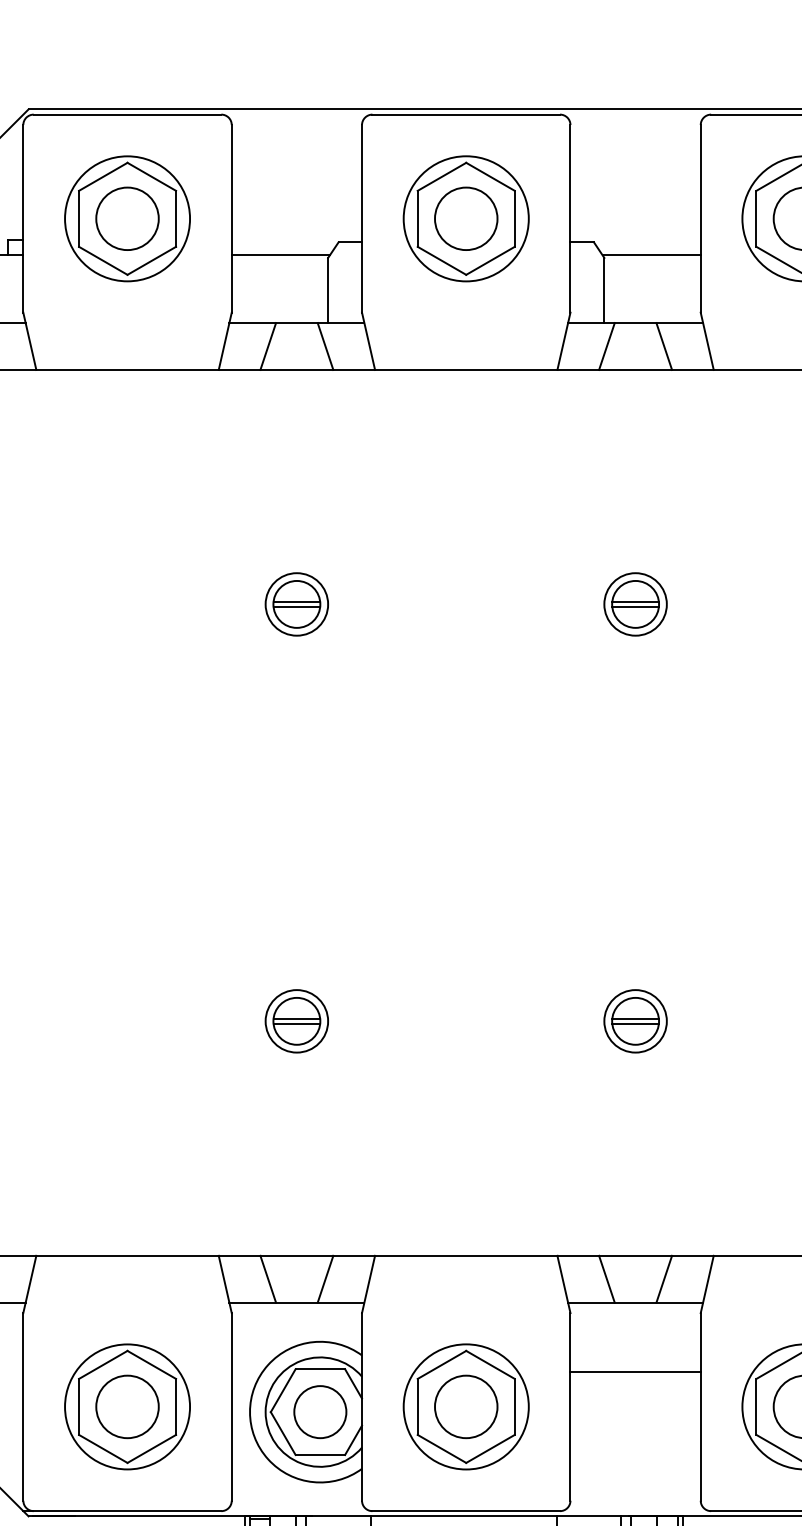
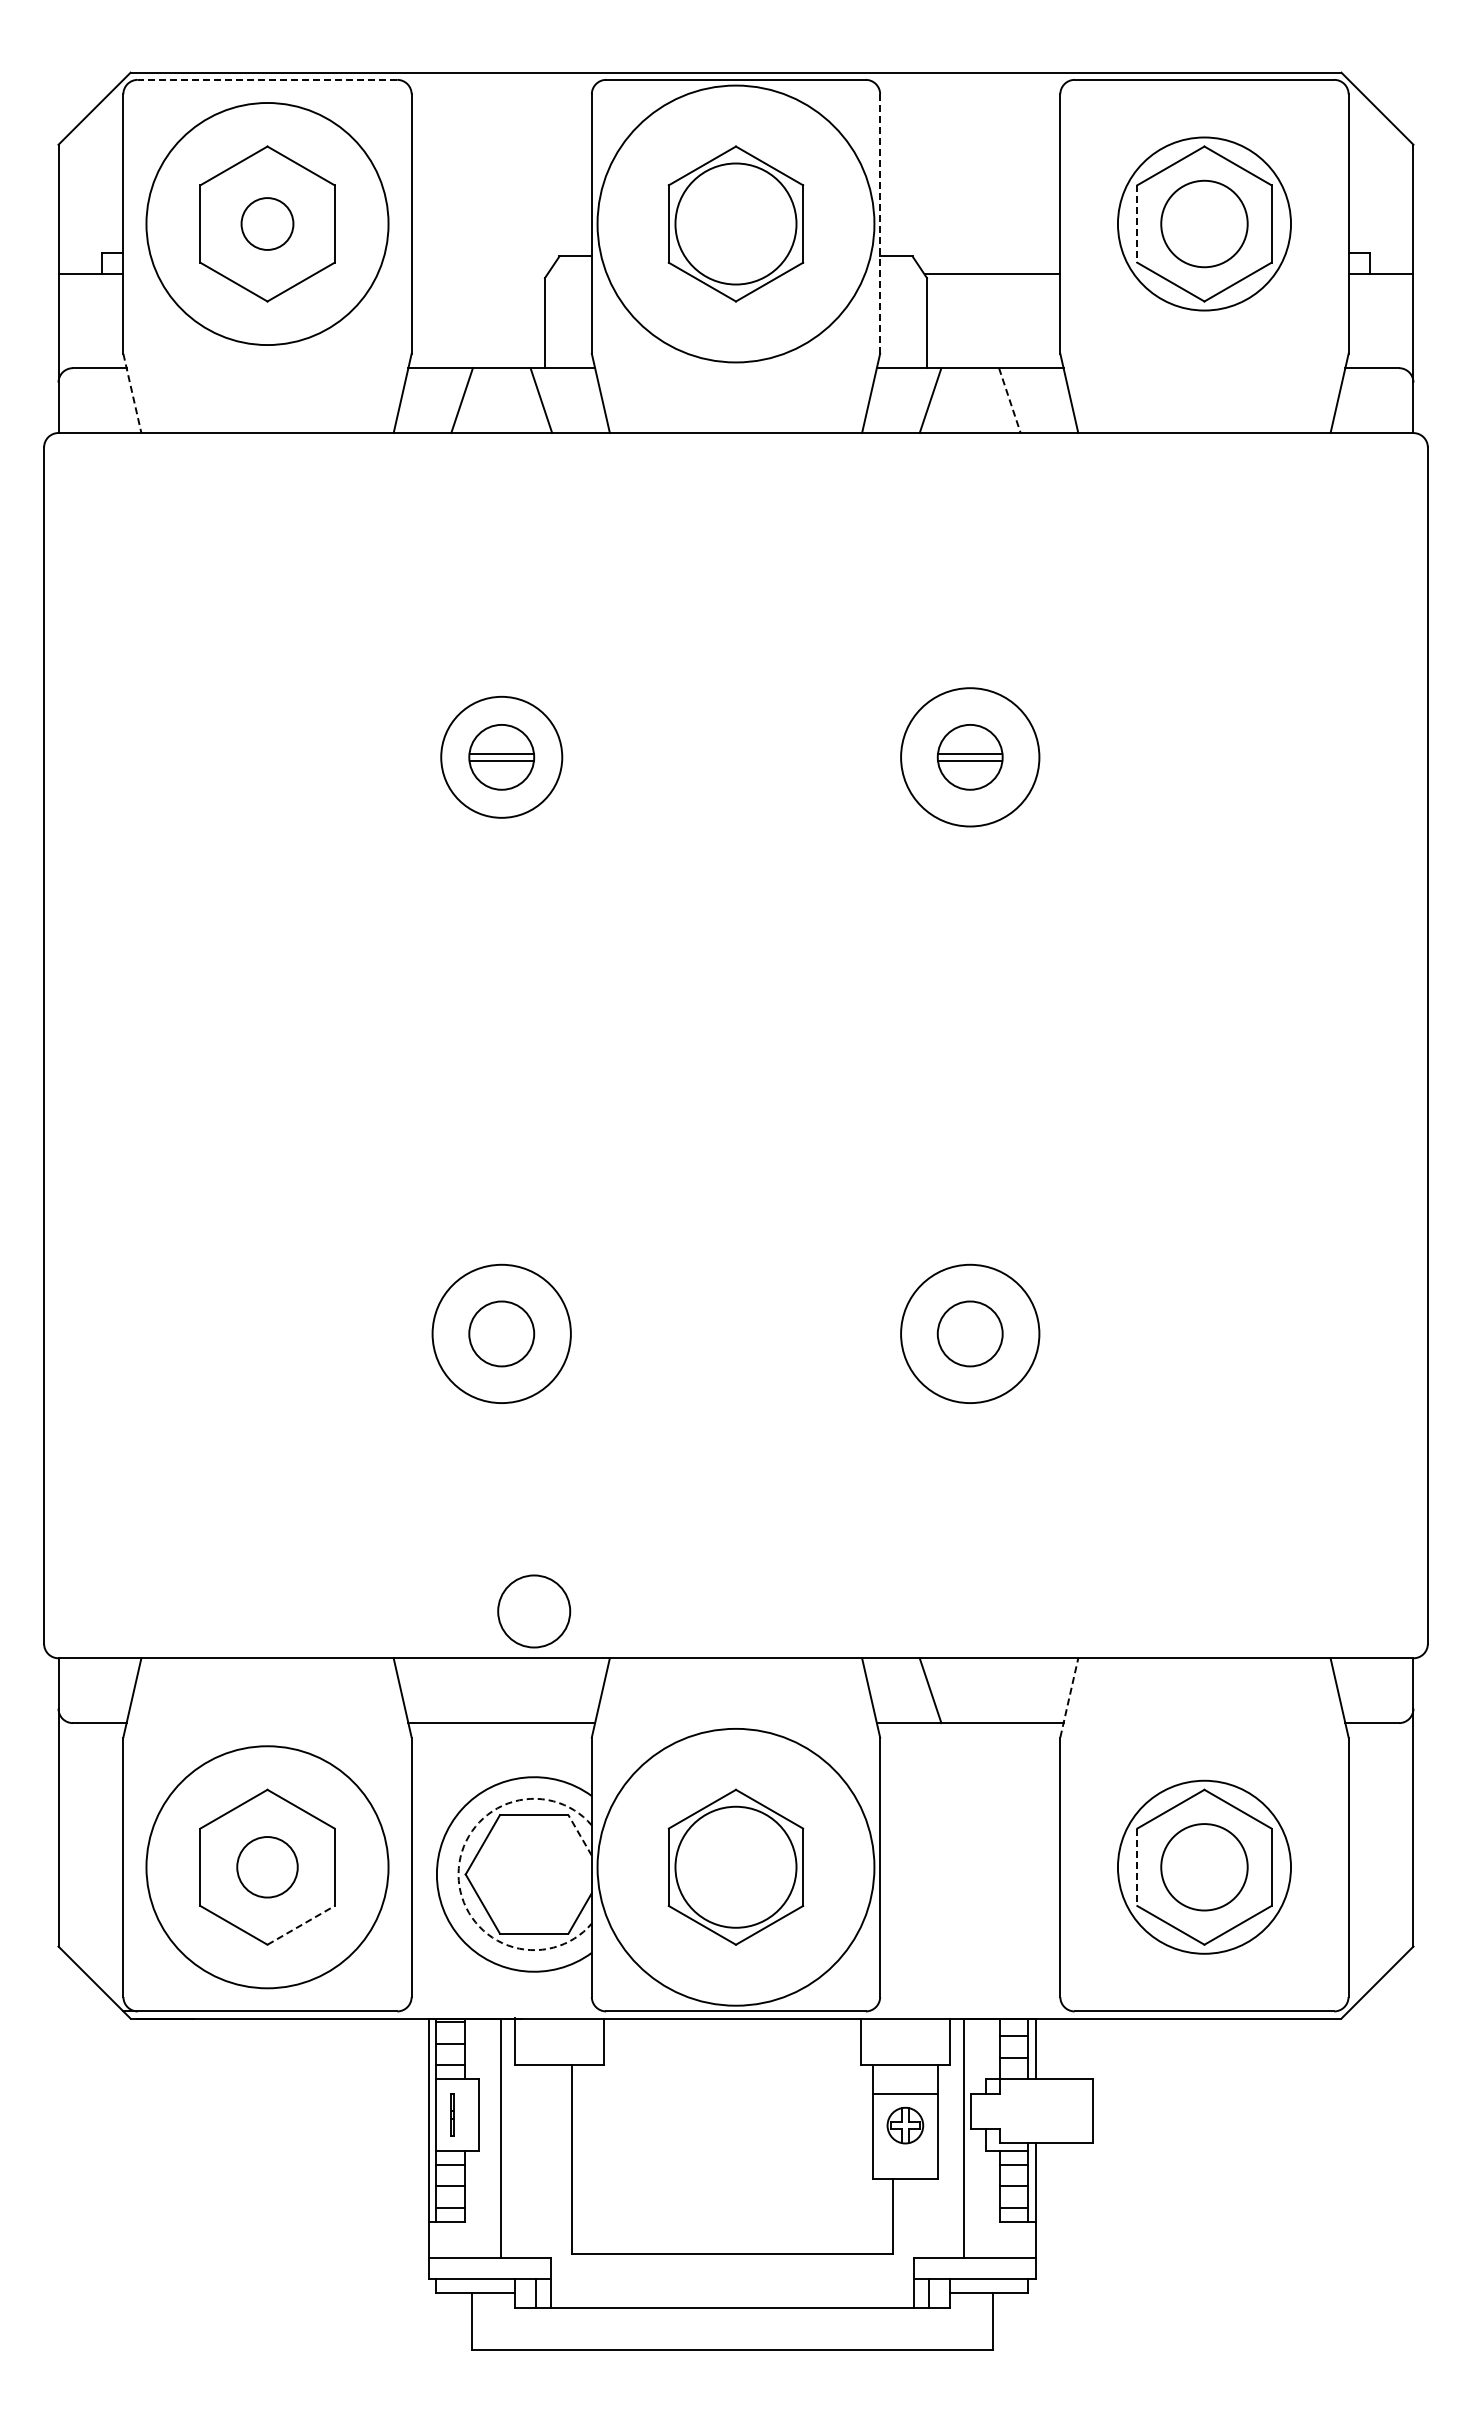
line: (127, 114) -> (267, 79), solid -> dashed
circle: (127, 218) -> (267, 223), size x0.6
circle: (127, 218) -> (267, 223), size x1.4
circle: (465, 218) -> (735, 223), size x1.4
circle: (465, 218) -> (735, 223), size x1.6
line: (570, 219) -> (880, 224), solid -> dashed
line: (756, 219) -> (1137, 224), solid -> dashed
line: (280, 255) -> (479, 274), removed
line: (29, 341) -> (132, 393), solid -> dashed
line: (664, 347) -> (1010, 401), solid -> dashed
circle: (296, 604) -> (501, 757), size x1.4
circle: (635, 604) -> (970, 757), size x1.6
line: (296, 1018) -> (501, 1330), removed
line: (635, 1018) -> (970, 1330), removed
circle: (296, 1021) -> (501, 1333), size x1.6
circle: (635, 1021) -> (970, 1333), size x1.6
line: (296, 1023) -> (501, 1337), removed
line: (635, 1023) -> (970, 1337), removed
line: (267, 1279) -> (461, 1690), removed
line: (325, 1279) -> (541, 1690), removed
line: (663, 1279) -> (1009, 1690), removed
line: (707, 1284) -> (1069, 1697), solid -> dashed
line: (635, 1372) -> (970, 1819), removed
line: (353, 1383) -> (579, 1835), solid -> dashed
circle: (127, 1406) -> (267, 1866), size x1.4
circle: (465, 1406) -> (735, 1866), size x1.6
circle: (127, 1407) -> (267, 1867), size x0.7
circle: (465, 1407) -> (735, 1867), size x1.4
line: (756, 1407) -> (1137, 1867), solid -> dashed
arc: (265, 1412) -> (458, 1874), solid -> dashed
circle: (320, 1412) -> (534, 1611), moved
line: (152, 1449) -> (301, 1925), solid -> dashed

